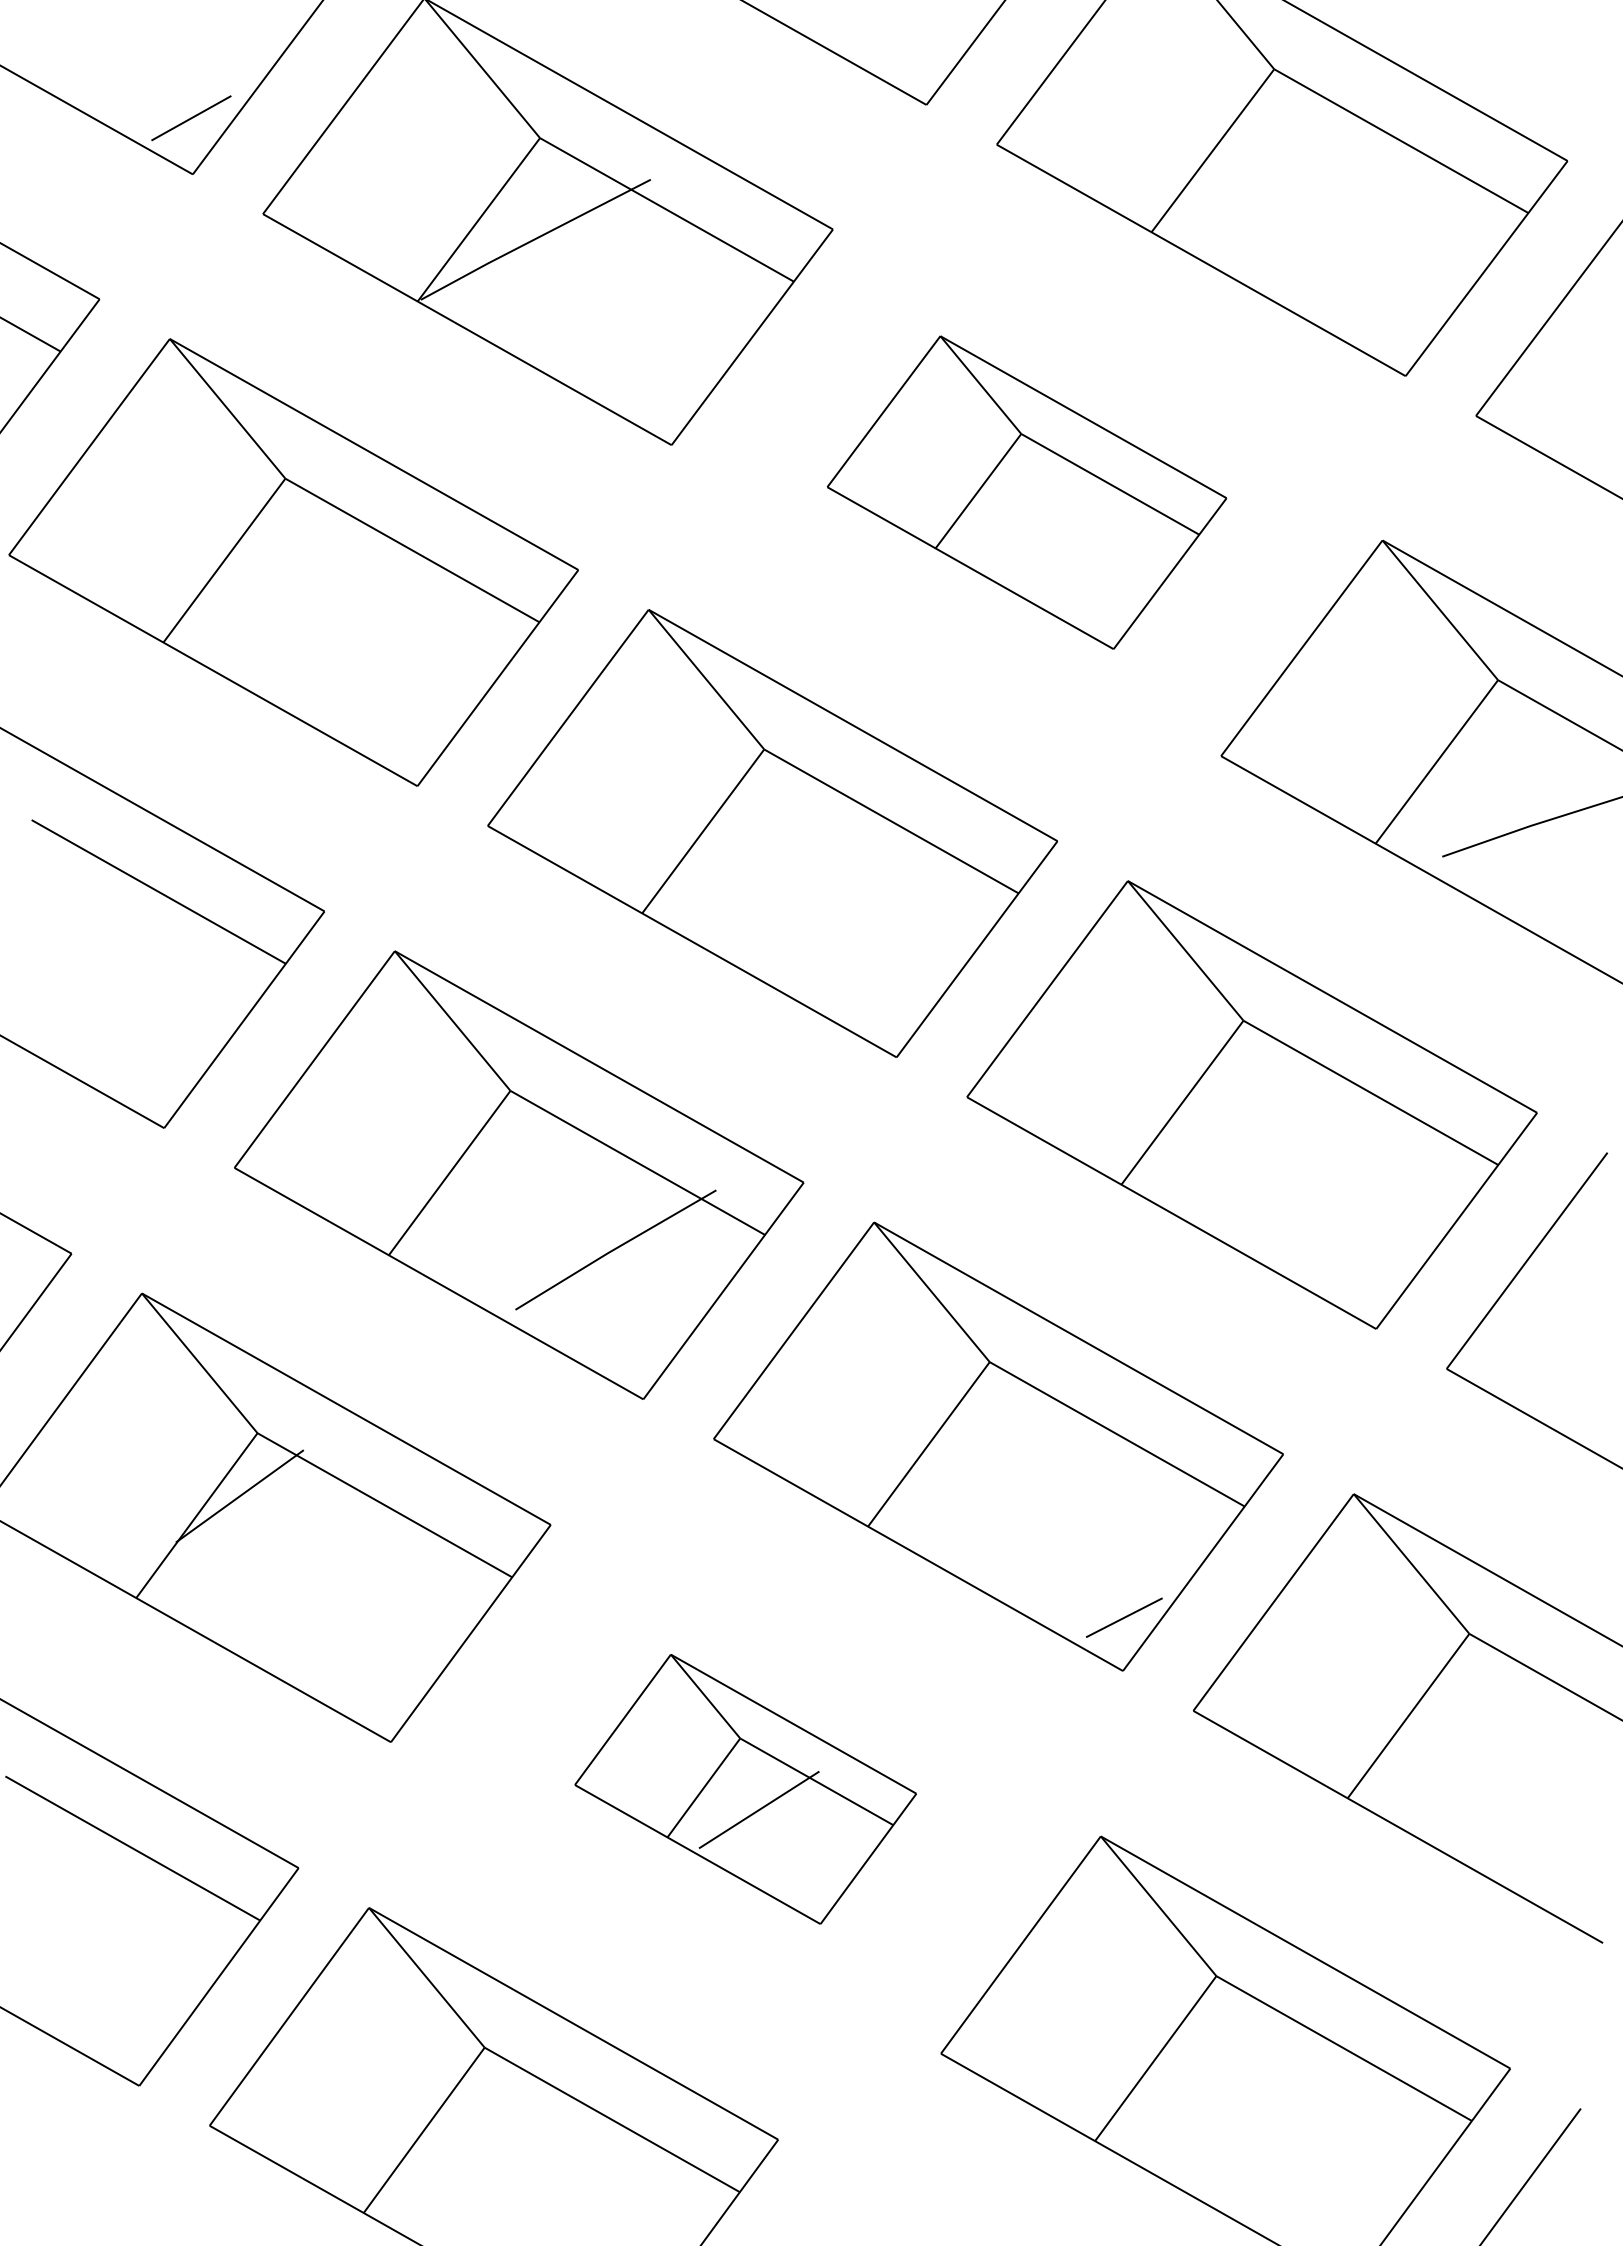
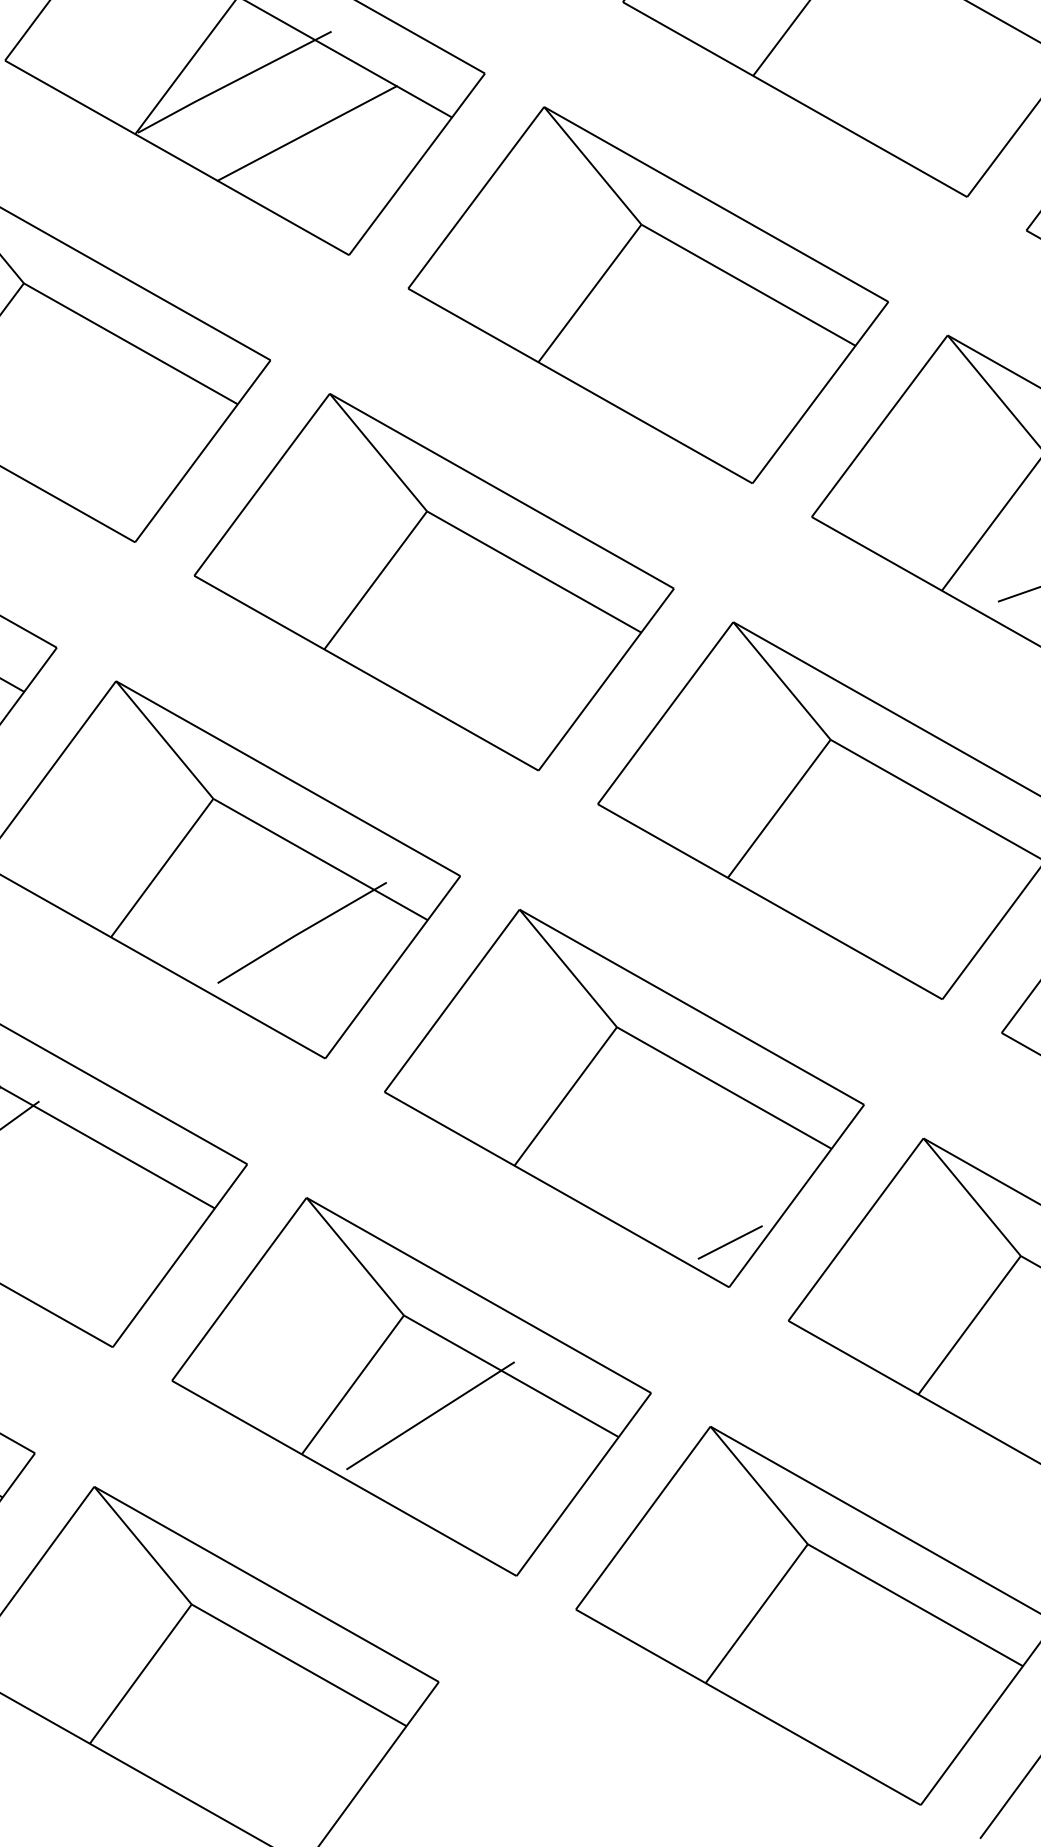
line: (621, 300) -> (306, 133), added
part: (1026, 492) -> (647, 295), size x1.43
part: (745, 1789) -> (411, 1387), size x1.67

